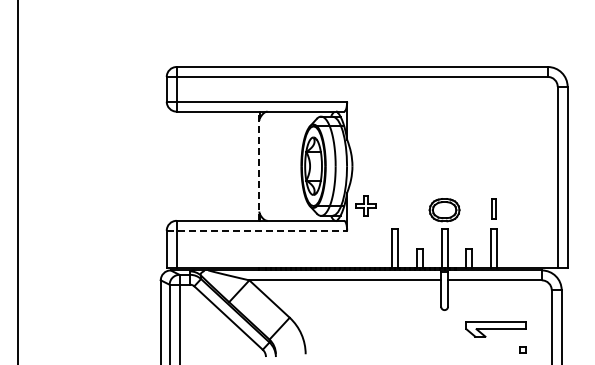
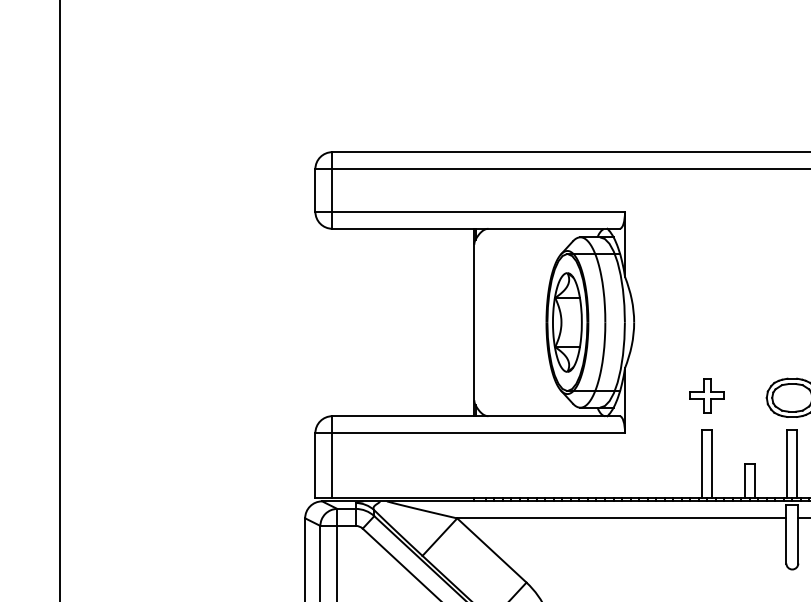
line: (259, 166) -> (474, 322), dashed -> solid
part: (365, 205) -> (706, 395), moved
line: (257, 230) -> (471, 432), dashed -> solid

